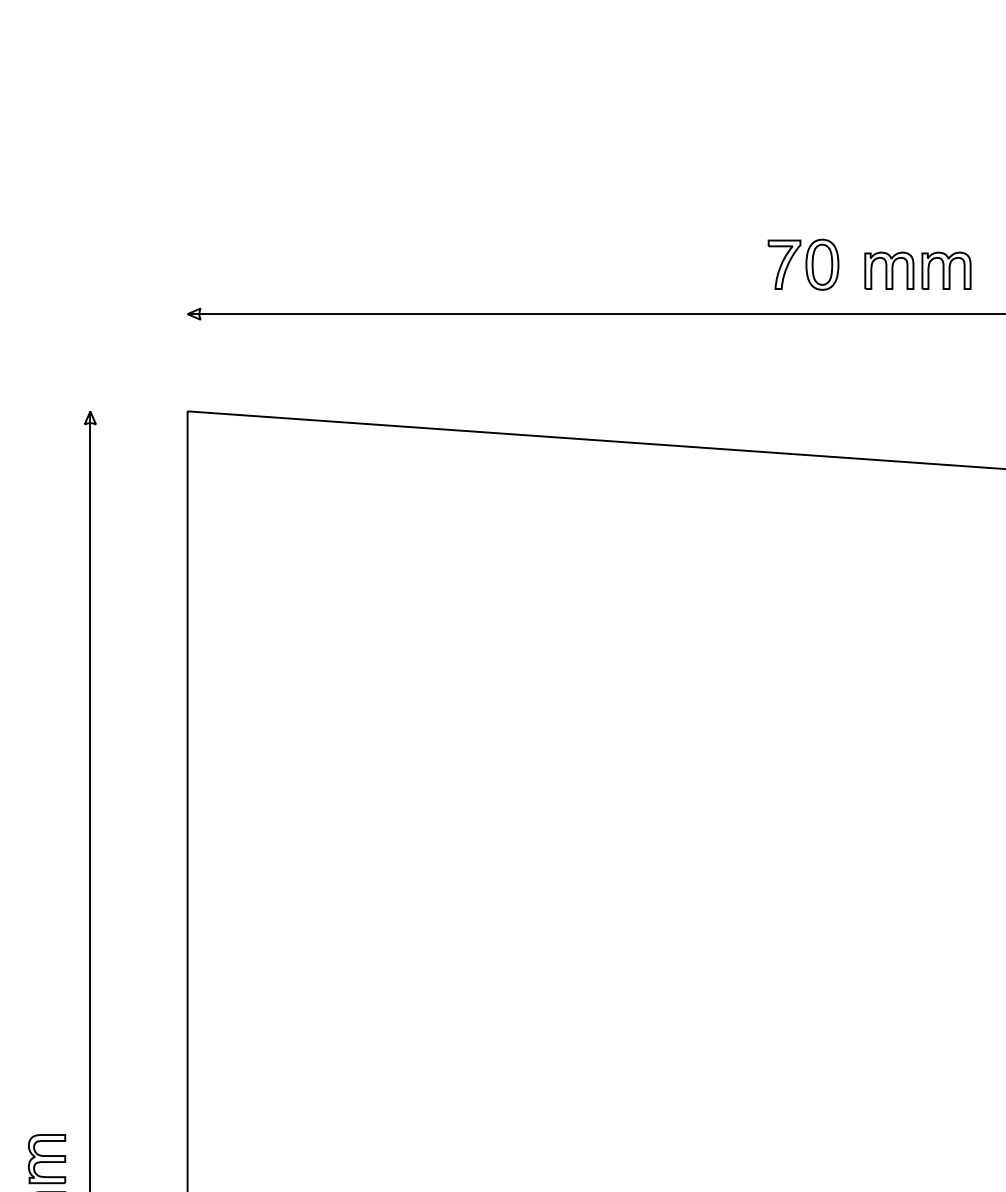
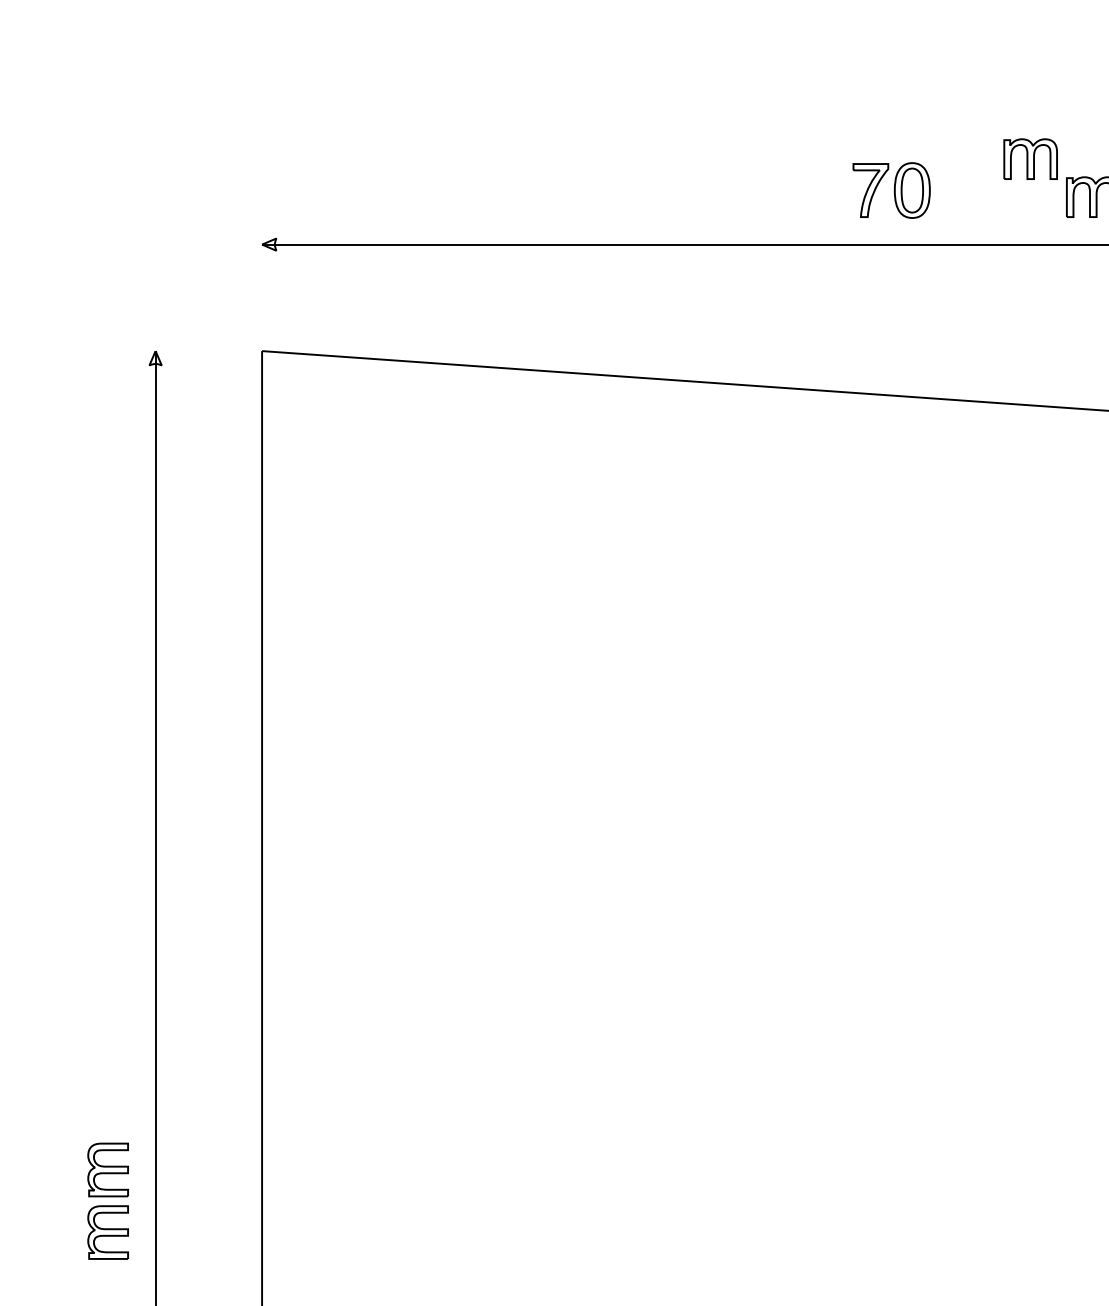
part: (803, 264) -> (891, 190), moved
part: (889, 270) -> (1030, 158), moved

